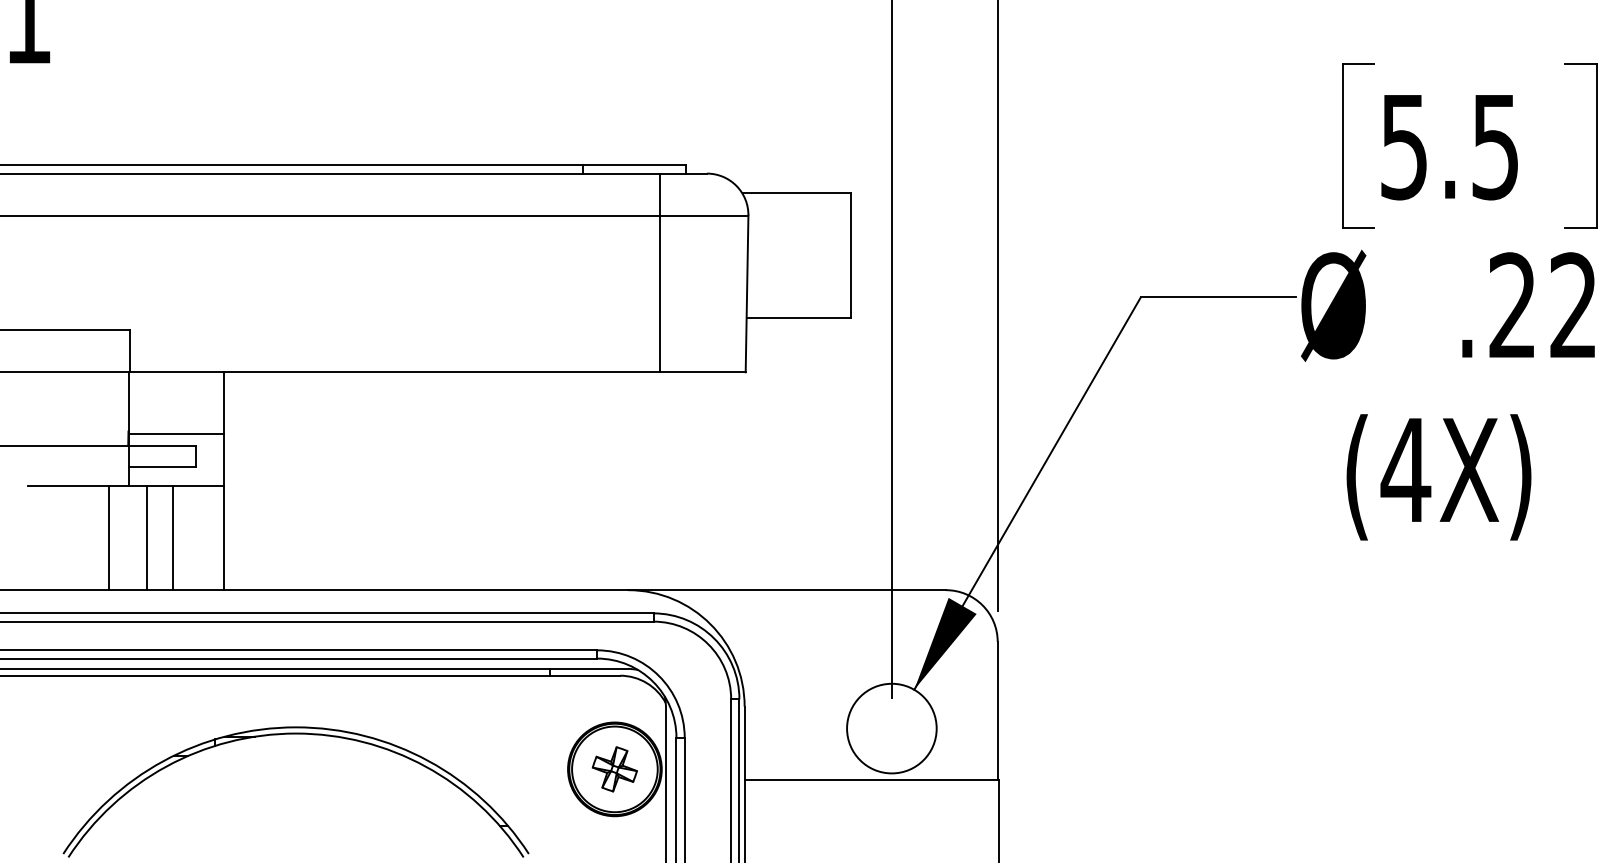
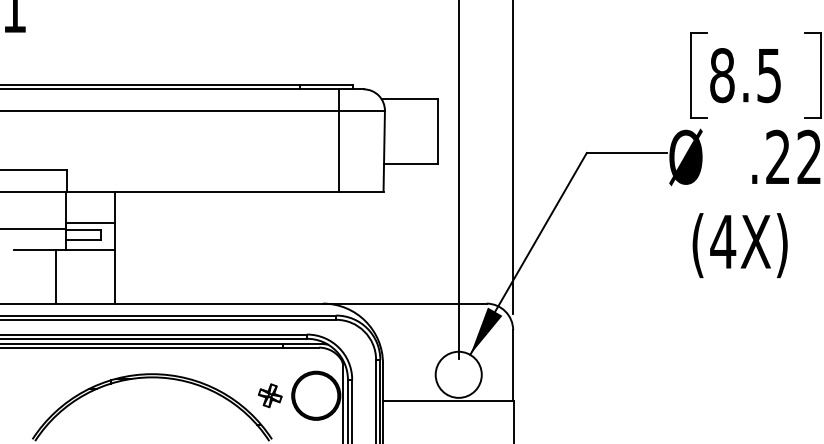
text: (1404, 146) -> (722, 75), 5.5 -> 8.5
line: (146, 537) -> (75, 276), removed
line: (172, 537) -> (88, 276), removed
part: (615, 768) -> (270, 395), moved

